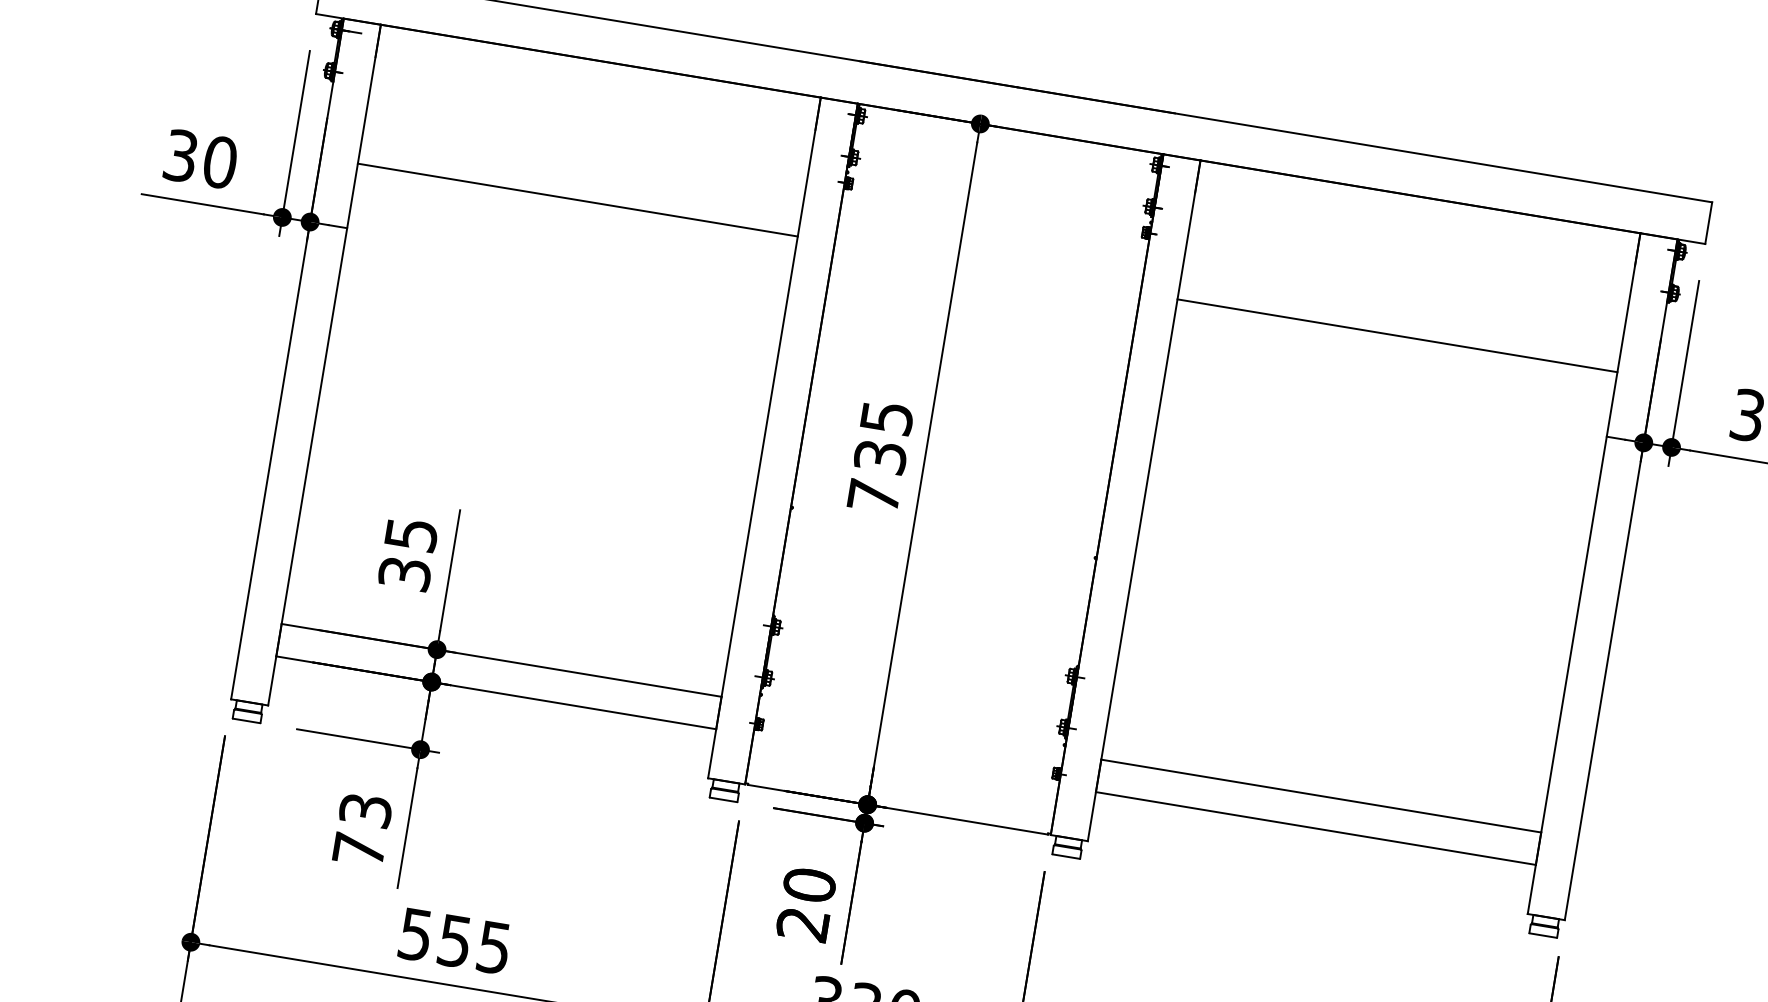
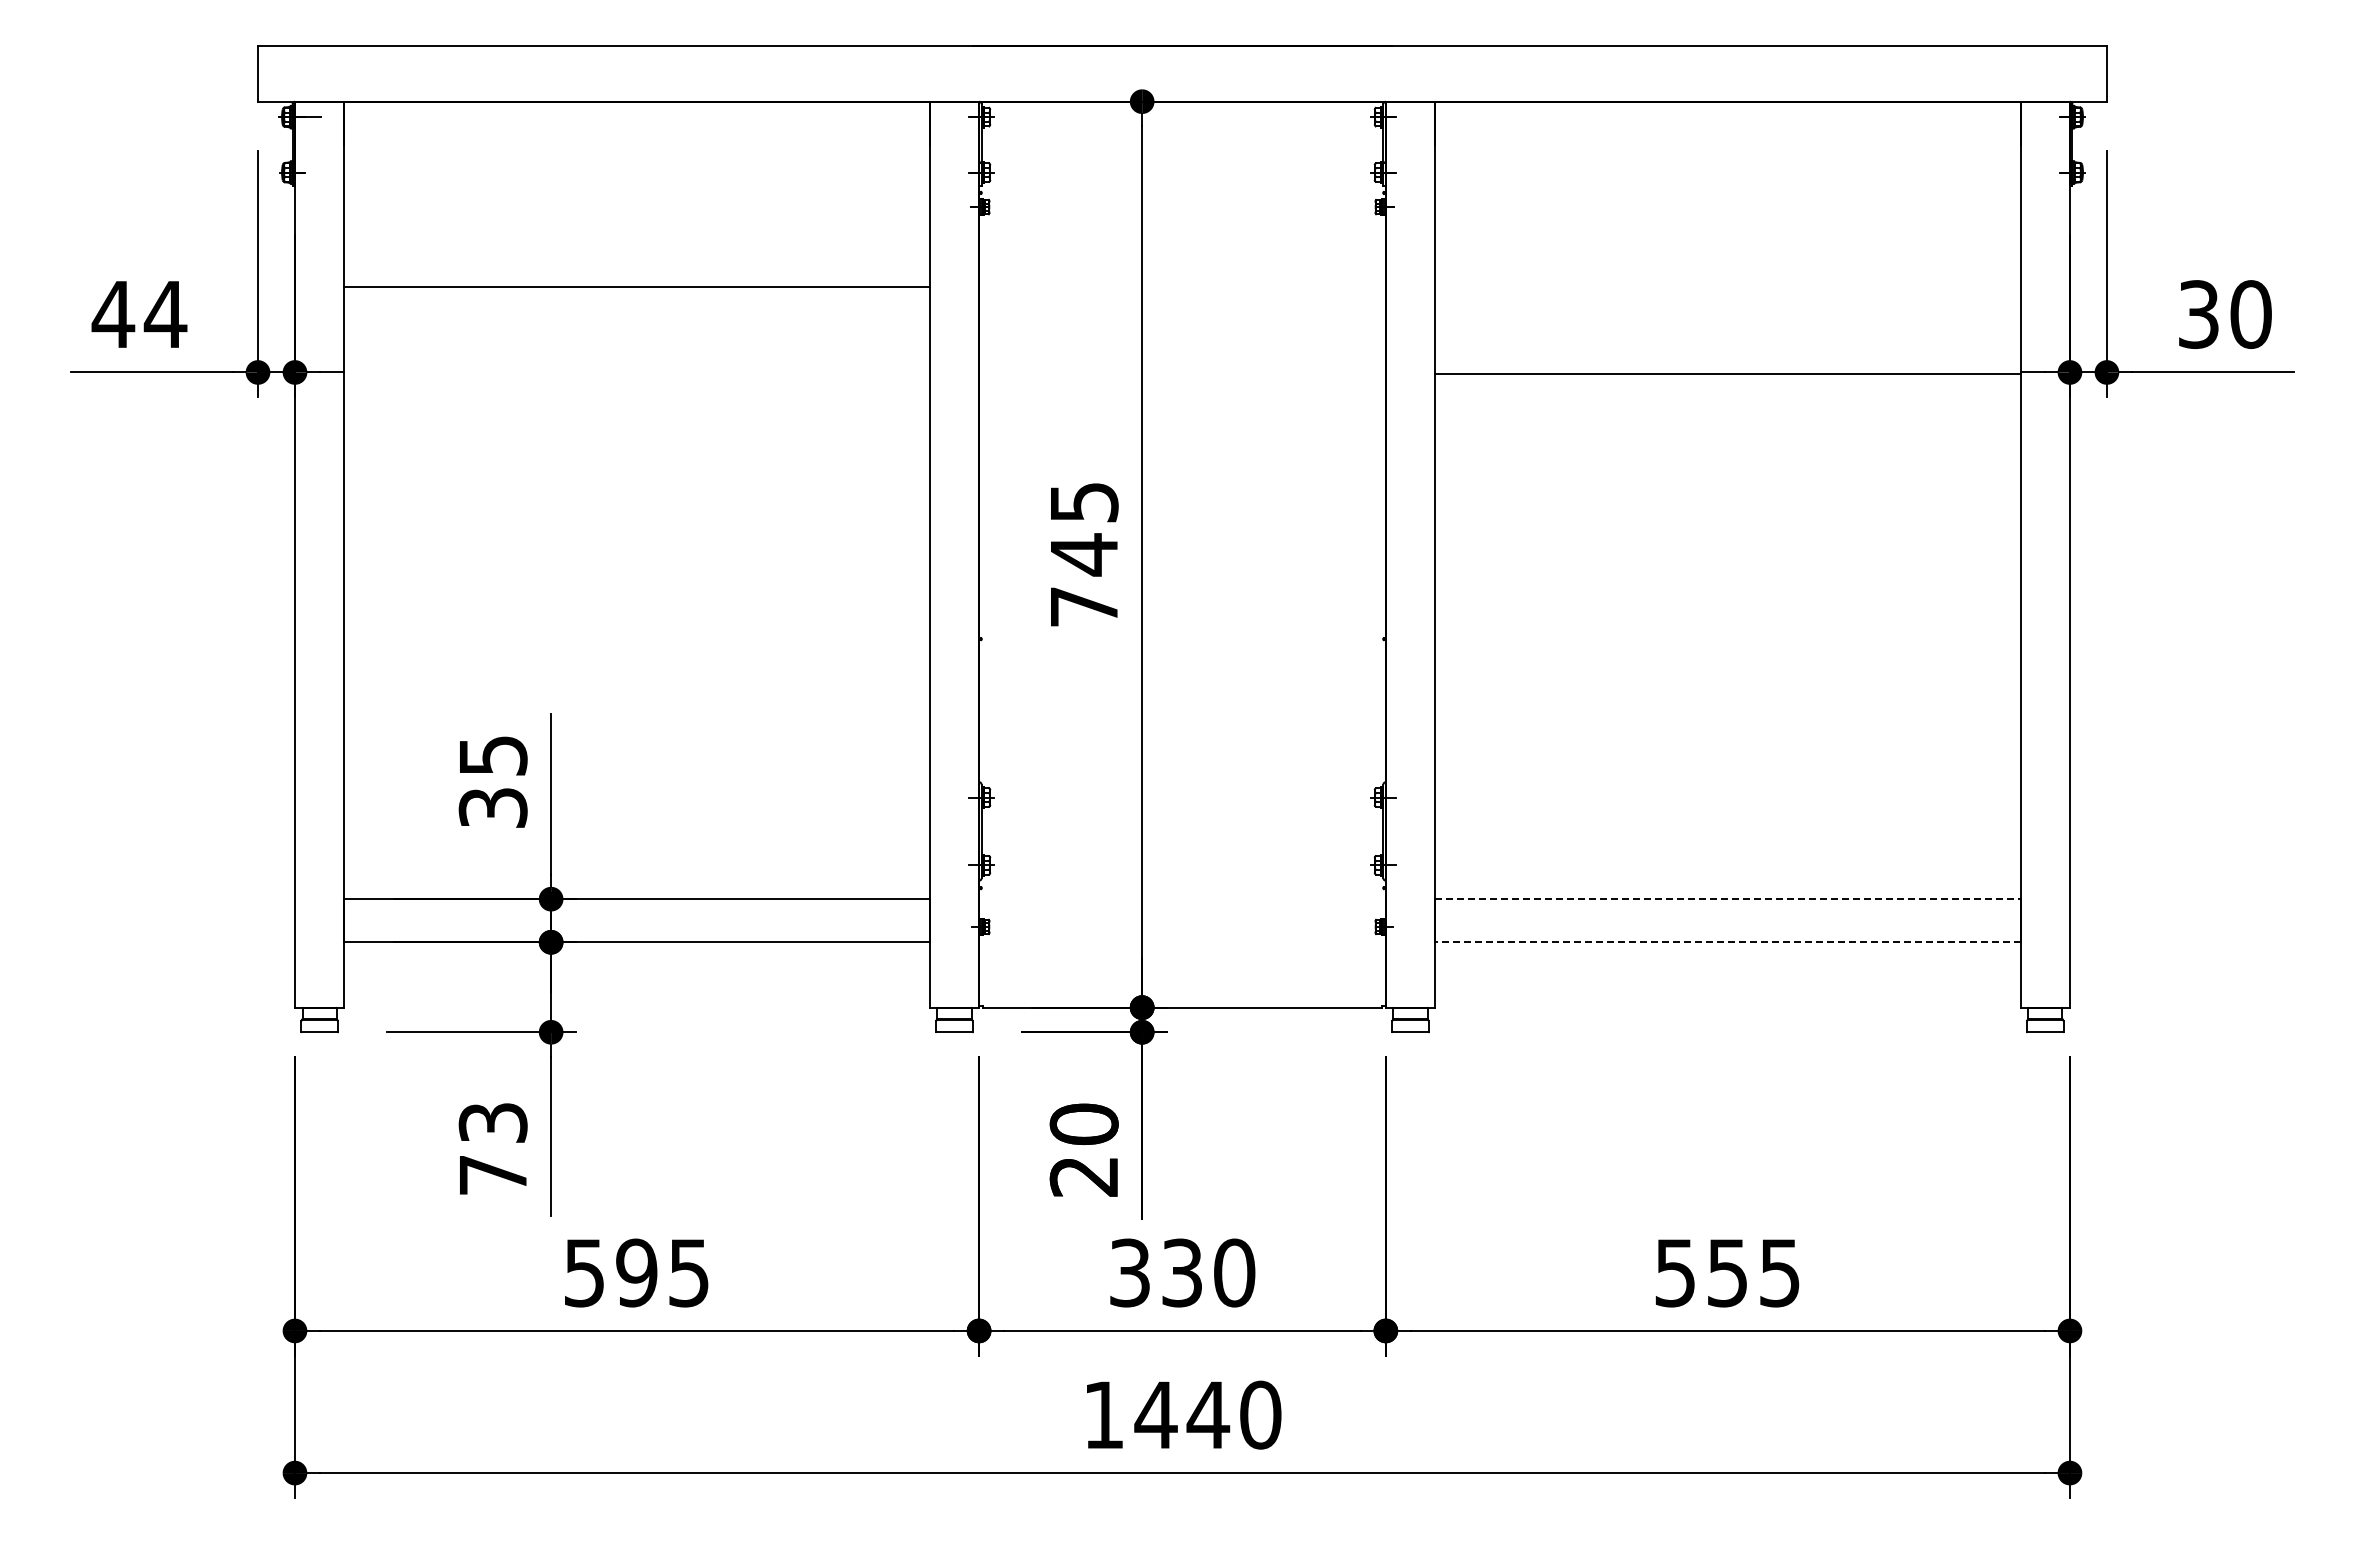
text: (200, 159) -> (139, 314), 30 -> 44
line: (1397, 335) -> (1727, 373), moved
text: (879, 456) -> (1083, 554), 735 -> 745
line: (1320, 796) -> (1727, 899), solid -> dashed
line: (1315, 828) -> (1727, 942), solid -> dashed
text: (454, 940) -> (636, 1272), 555 -> 595

